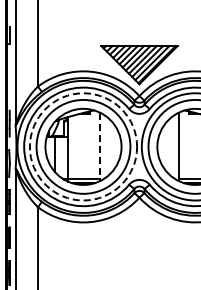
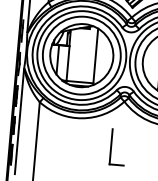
circle: (83, 146) -> (81, 55), dashed -> solid
line: (100, 147) -> (95, 57), dashed -> solid
part: (128, 253) -> (111, 147), added

